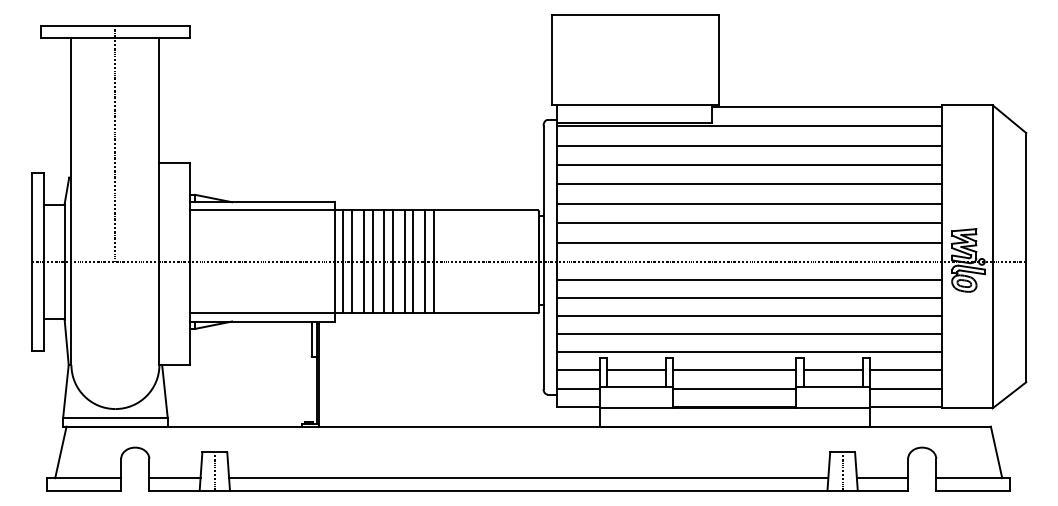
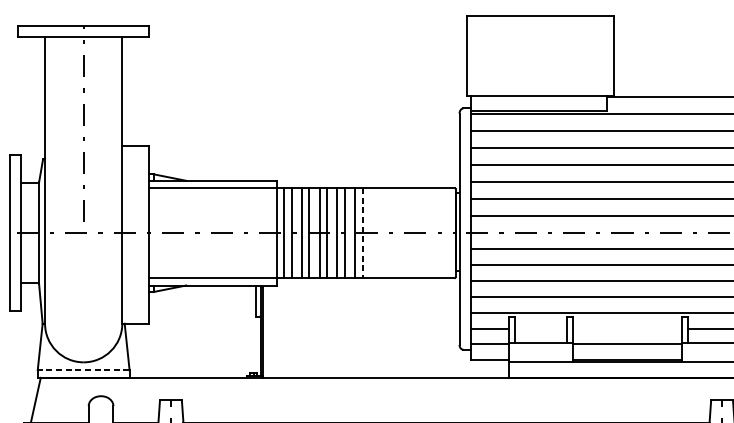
line: (433, 262) -> (362, 233), solid -> dashed
line: (636, 370) -> (541, 328), removed
line: (734, 370) -> (627, 328), removed
line: (114, 418) -> (82, 370), solid -> dashed

